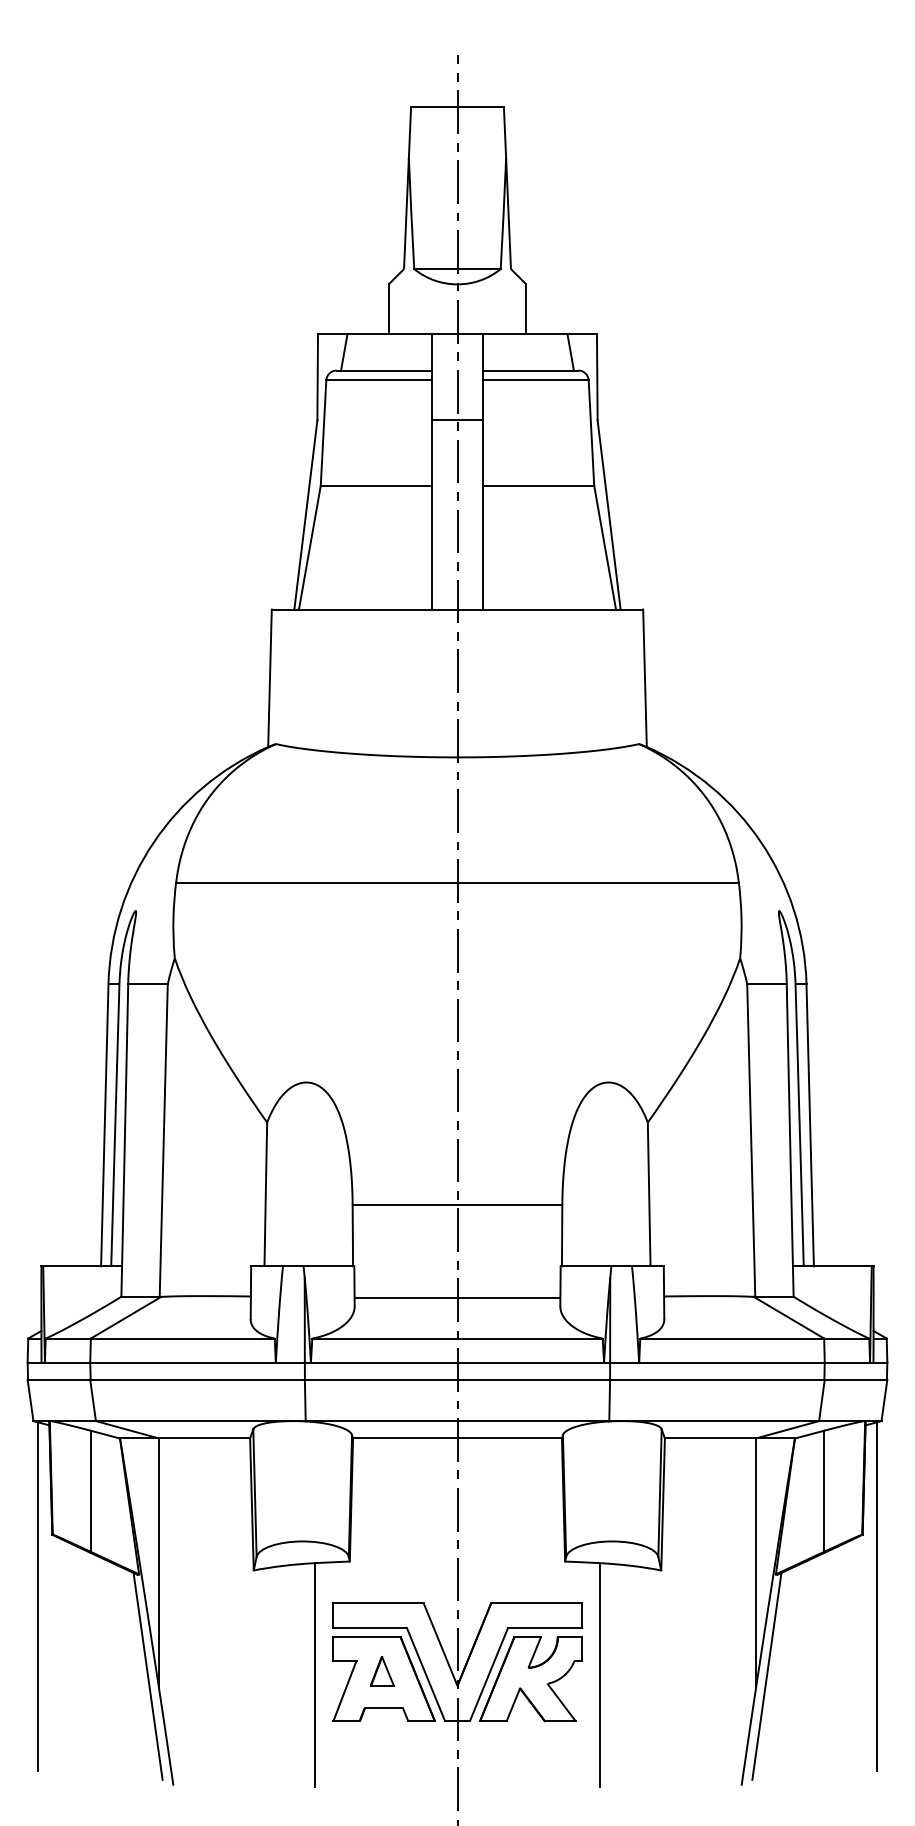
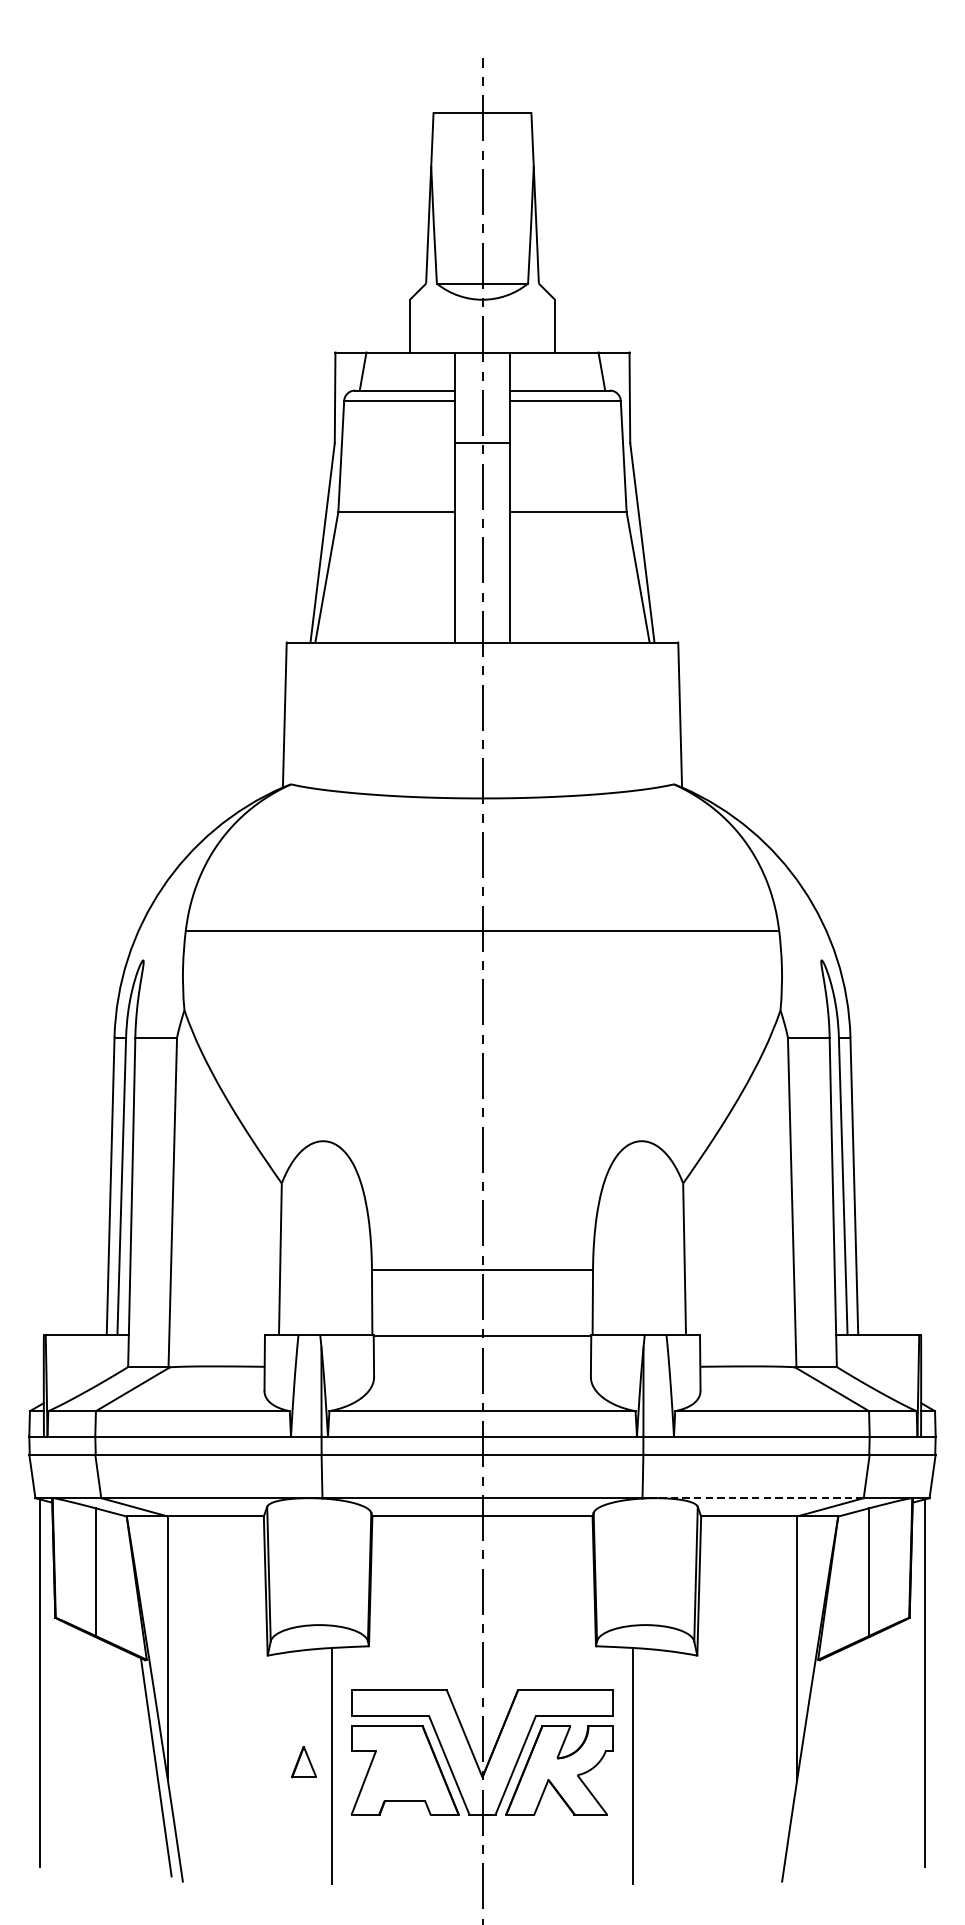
line: (457, 1297) -> (482, 1335), moved
line: (720, 1421) -> (759, 1498), solid -> dashed
part: (382, 1671) -> (304, 1762), moved
line: (766, 1675) -> (808, 1766), removed

